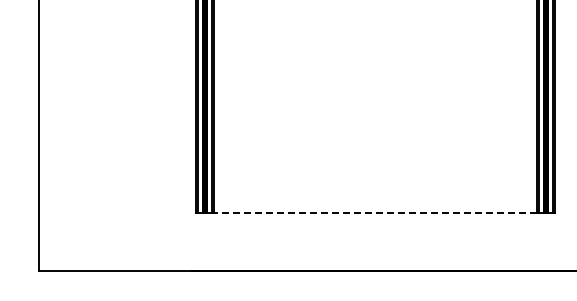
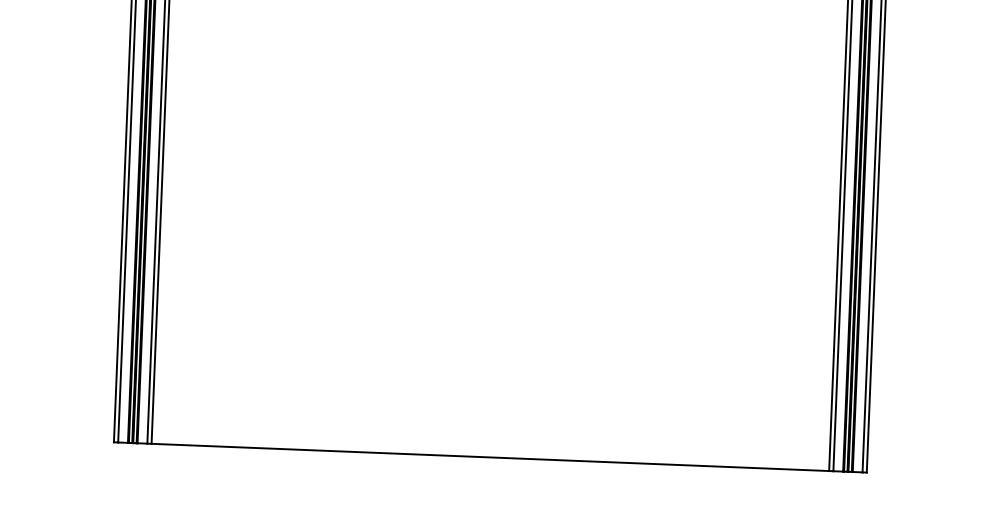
line: (374, 213) -> (488, 457), dashed -> solid

